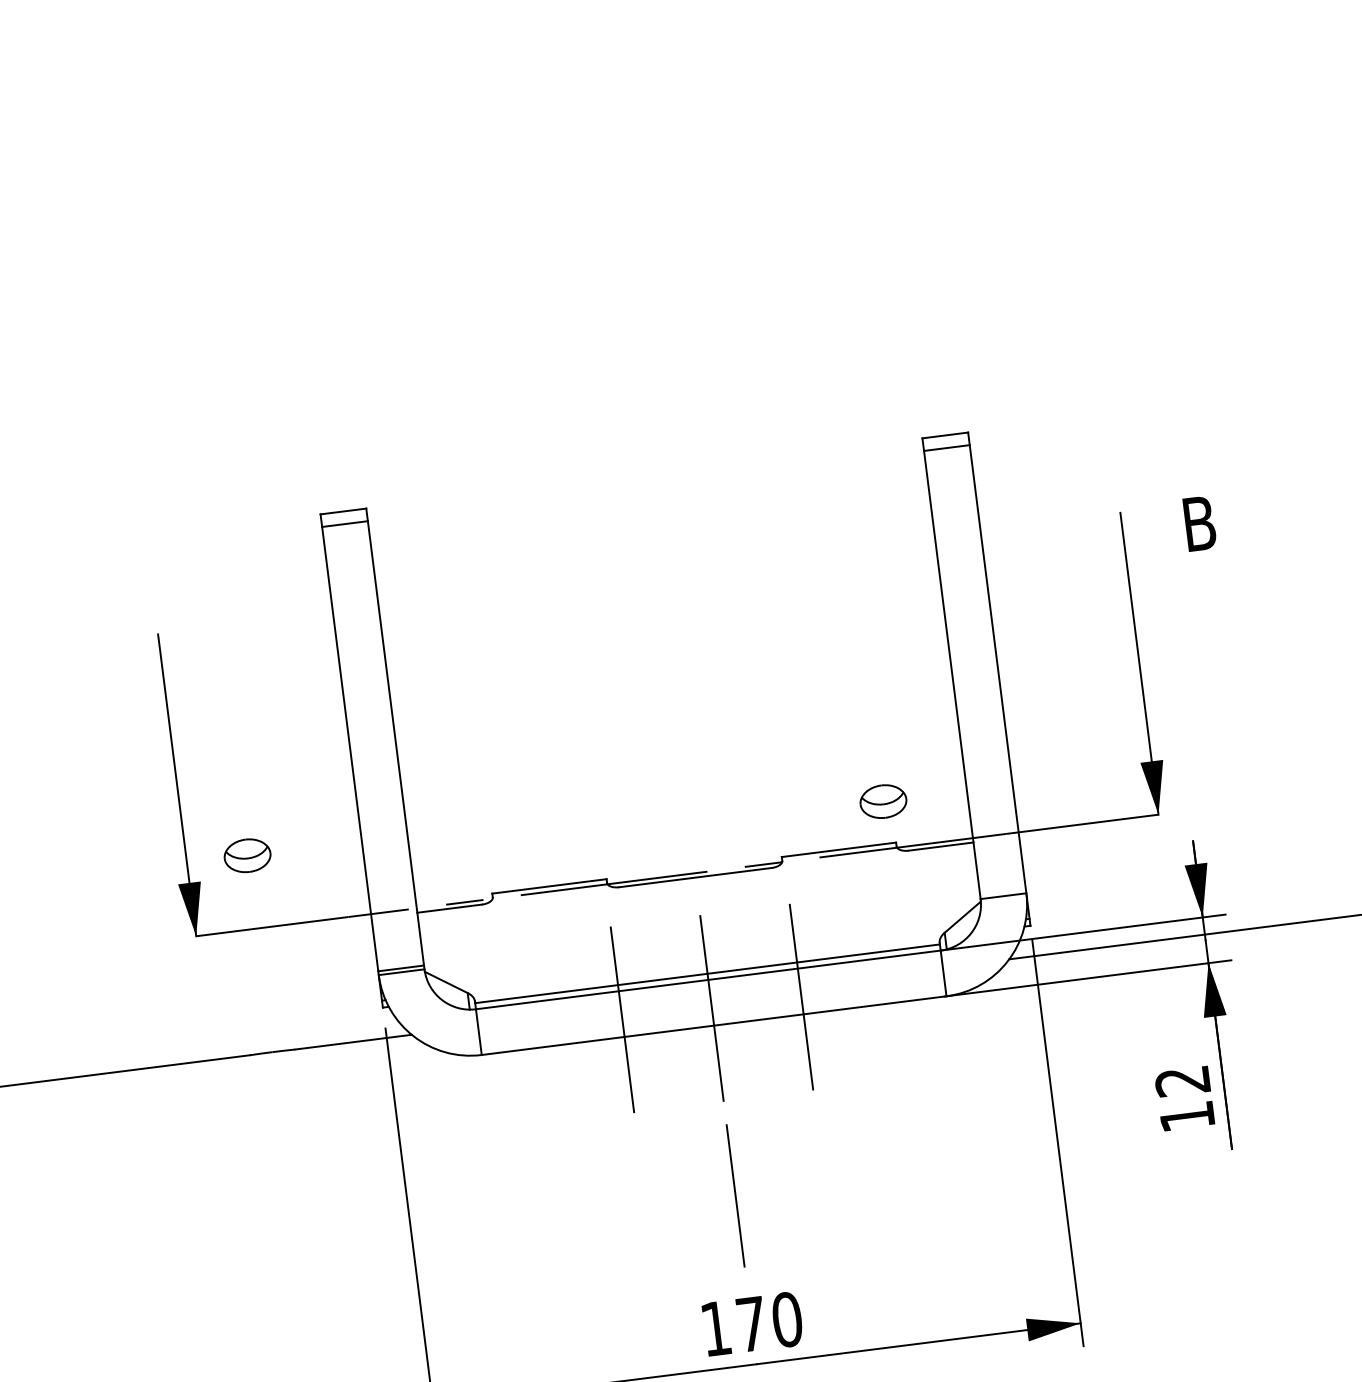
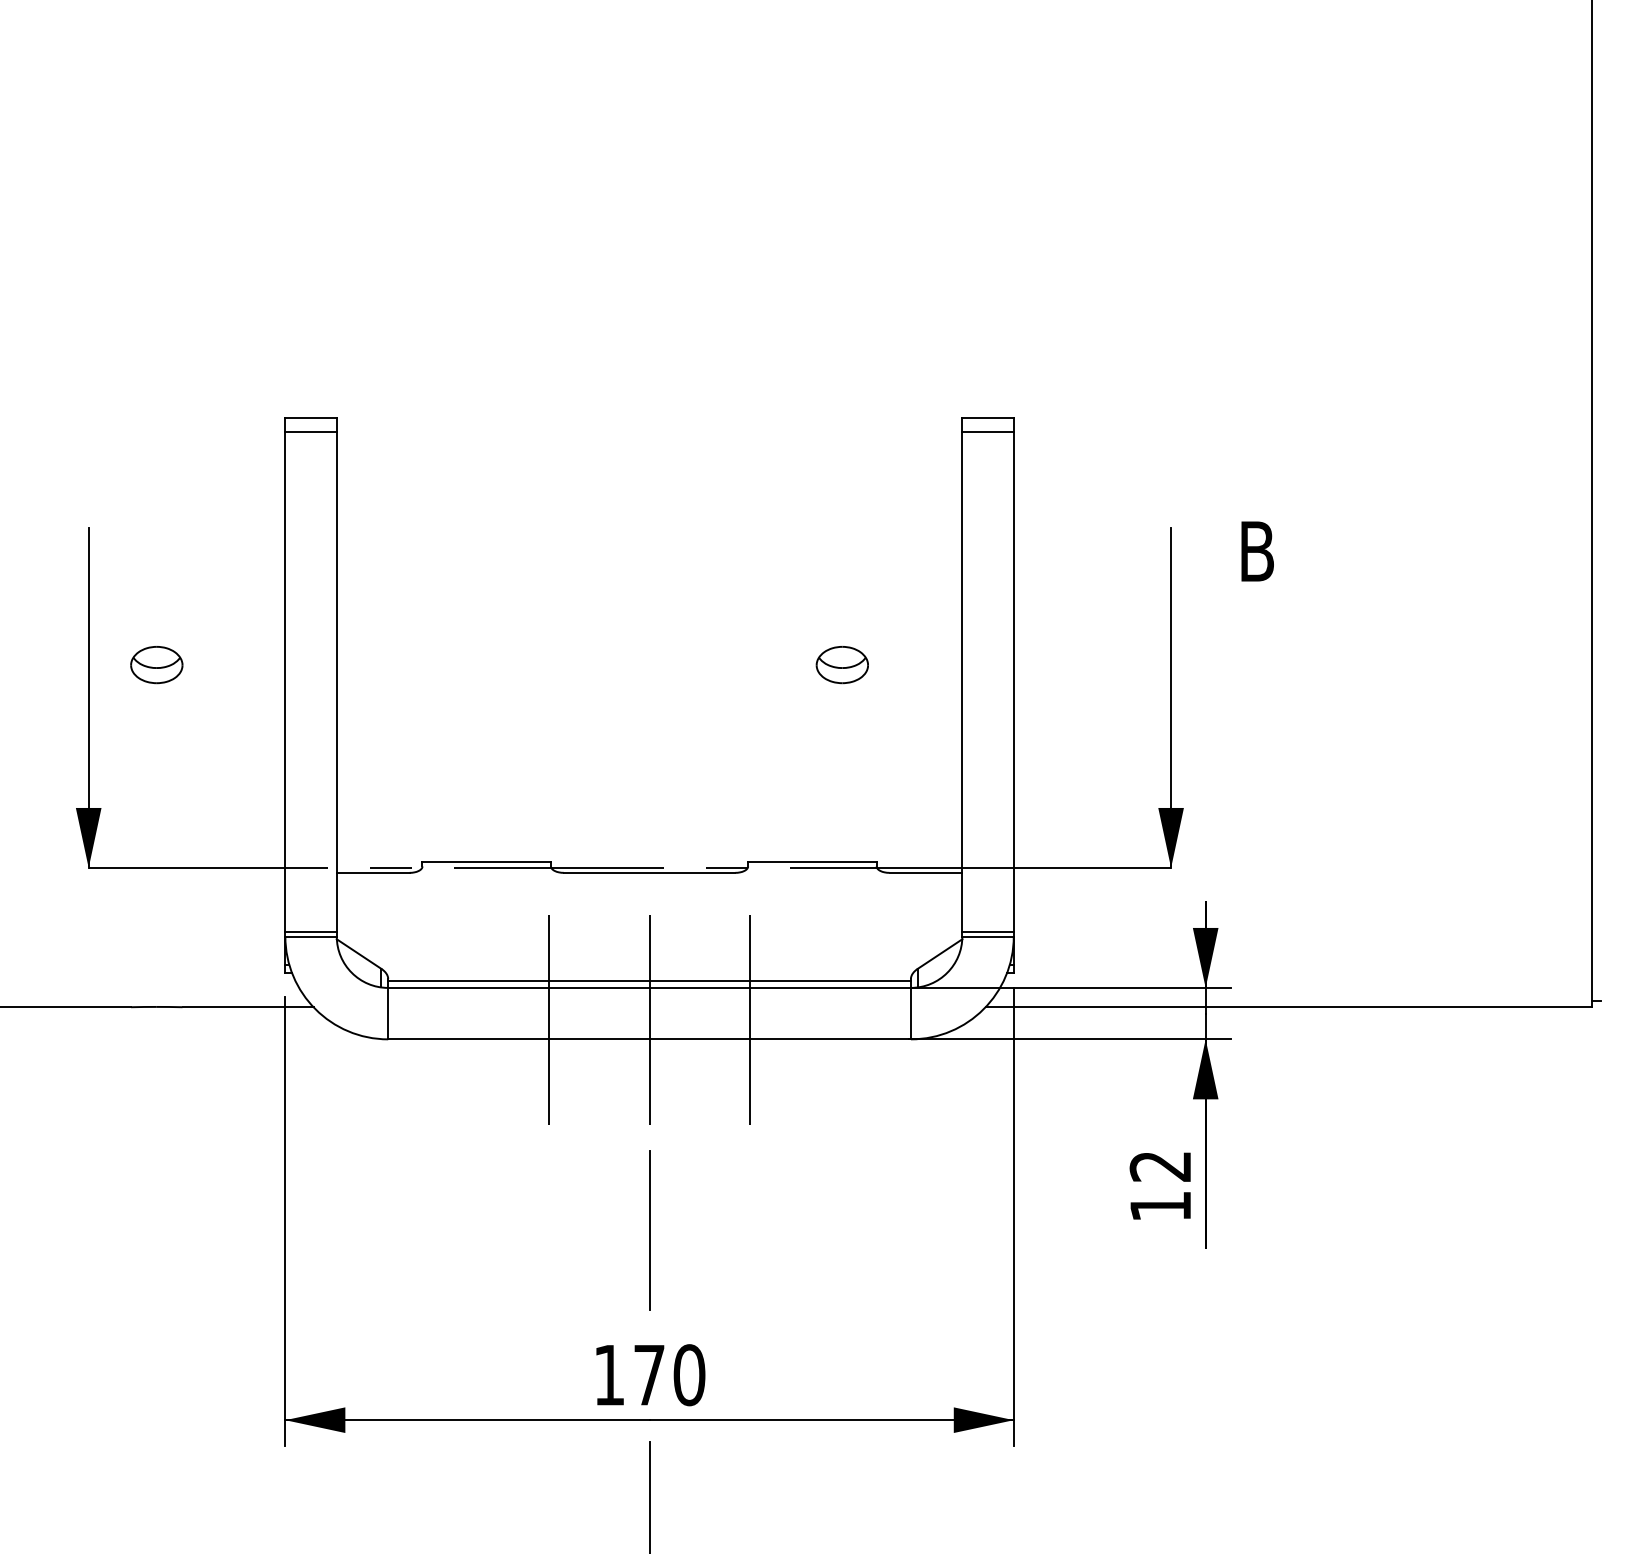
part: (882, 802) -> (841, 665), moved
part: (247, 856) -> (156, 665), moved
line: (1002, 892) -> (987, 932), added

